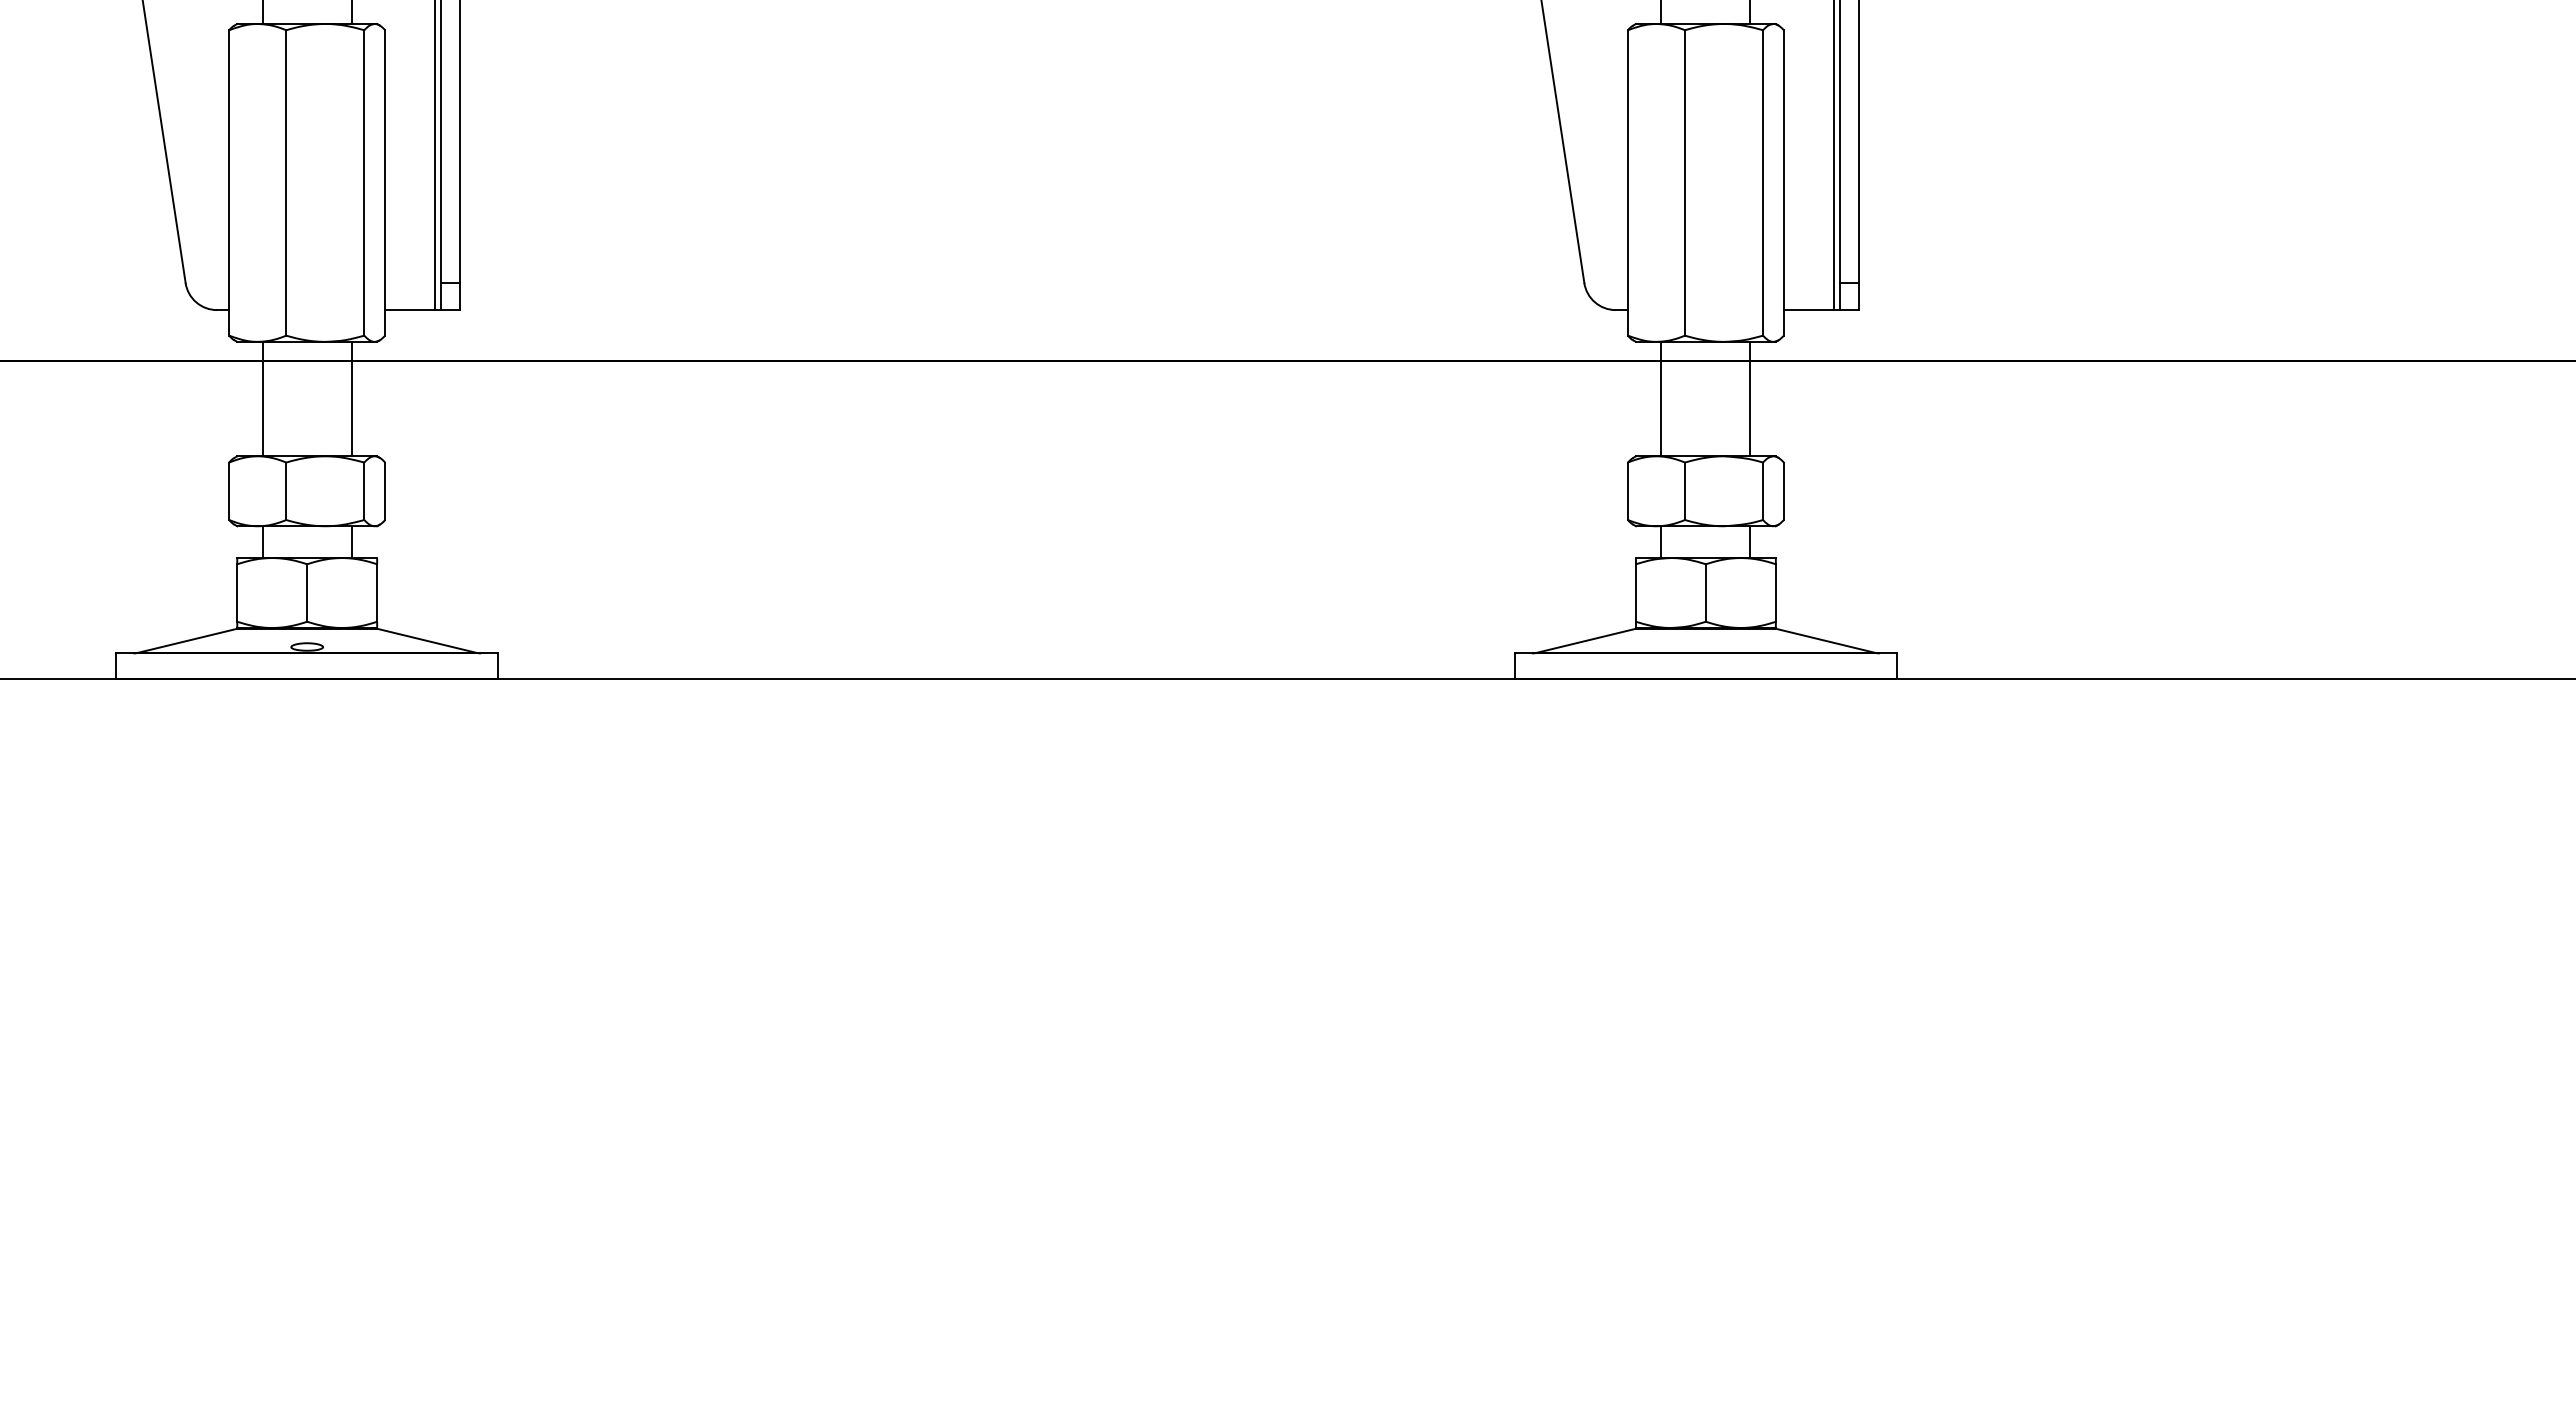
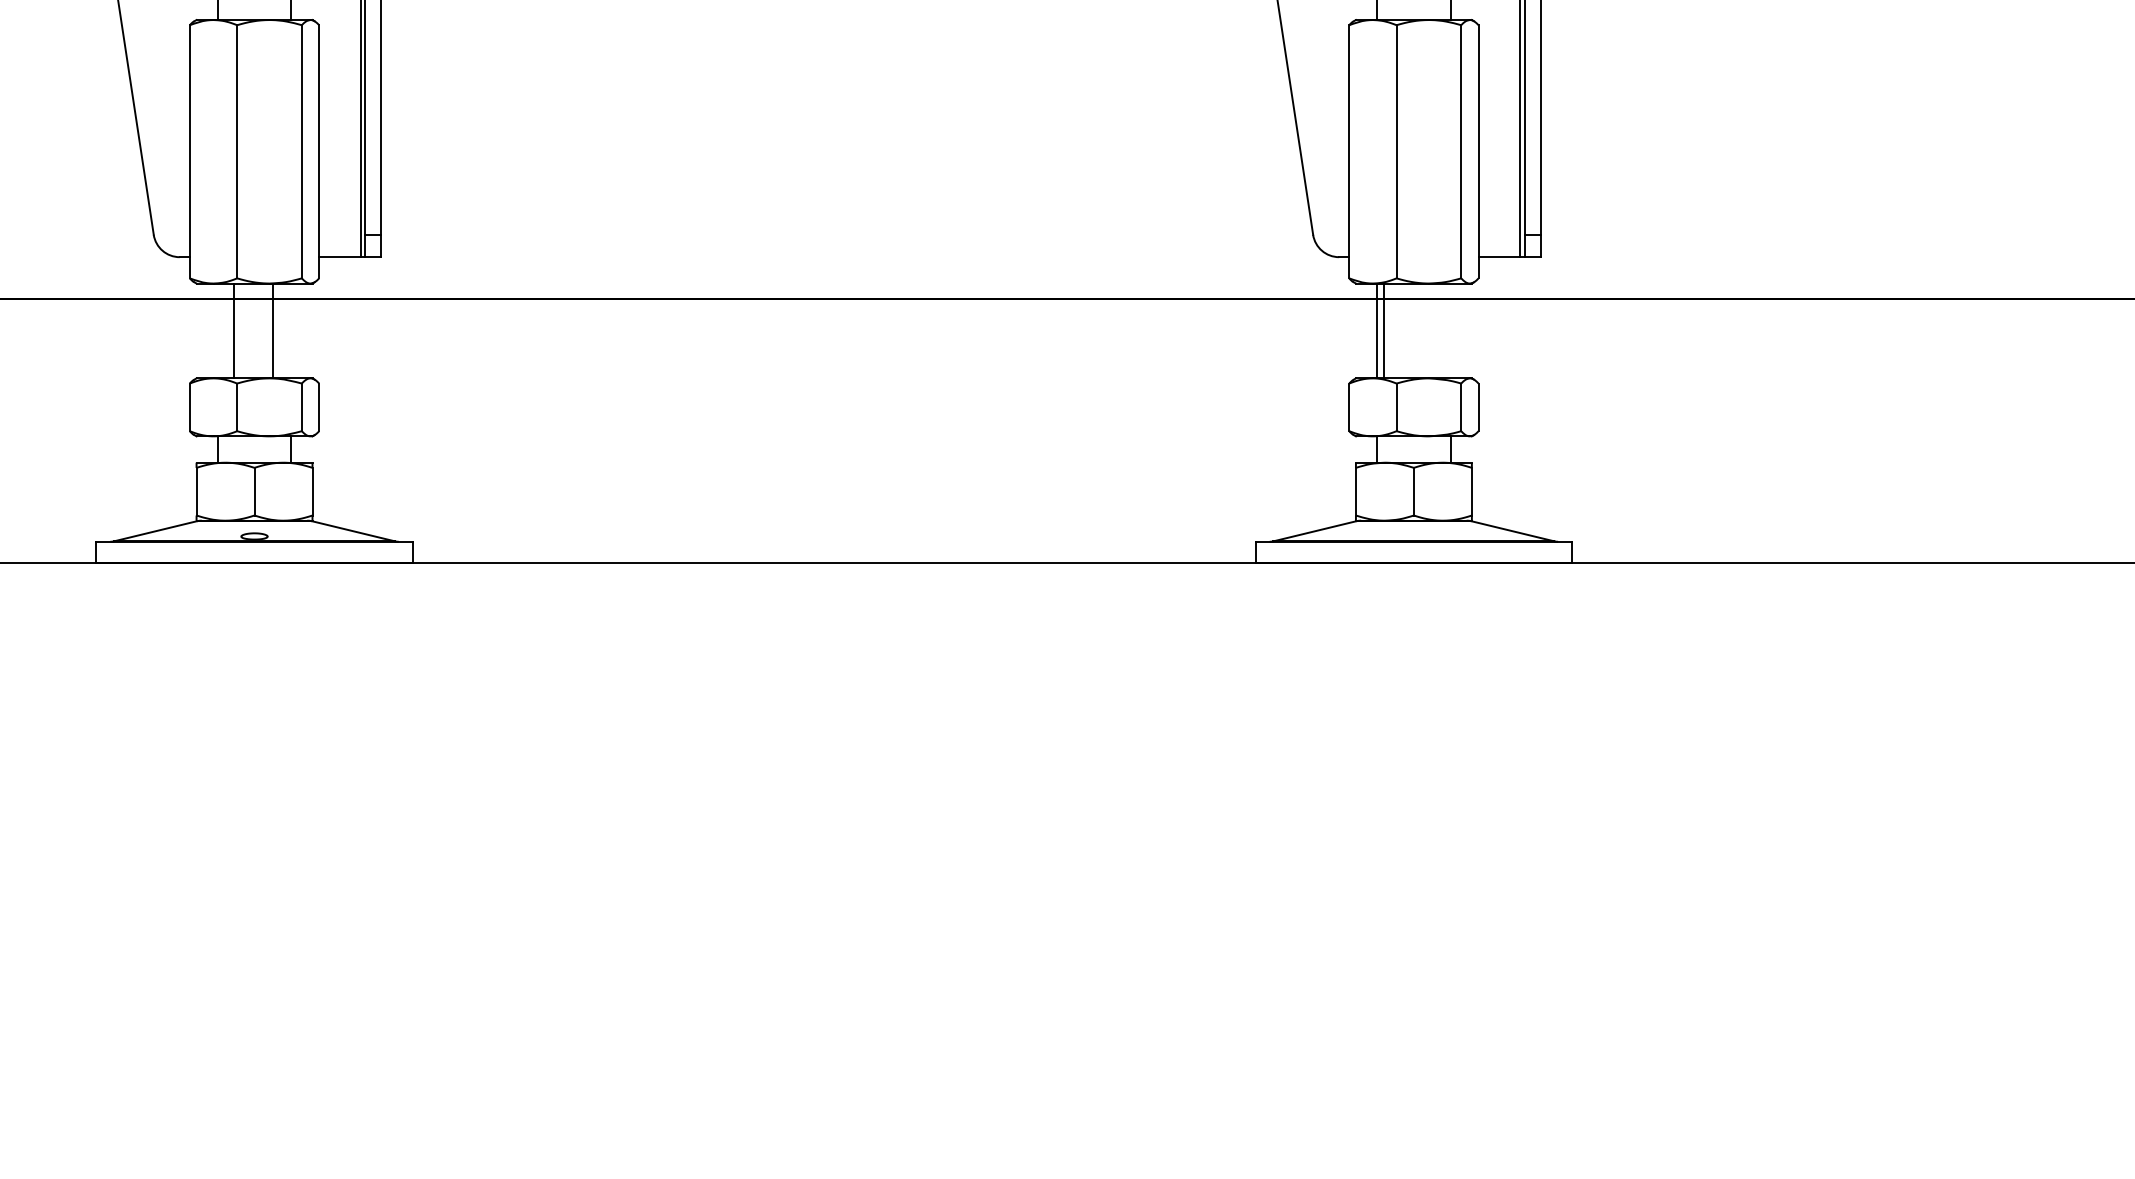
line: (262, 398) -> (272, 330), moved
line: (351, 398) -> (234, 330), moved
line: (1750, 398) -> (1383, 330), moved

